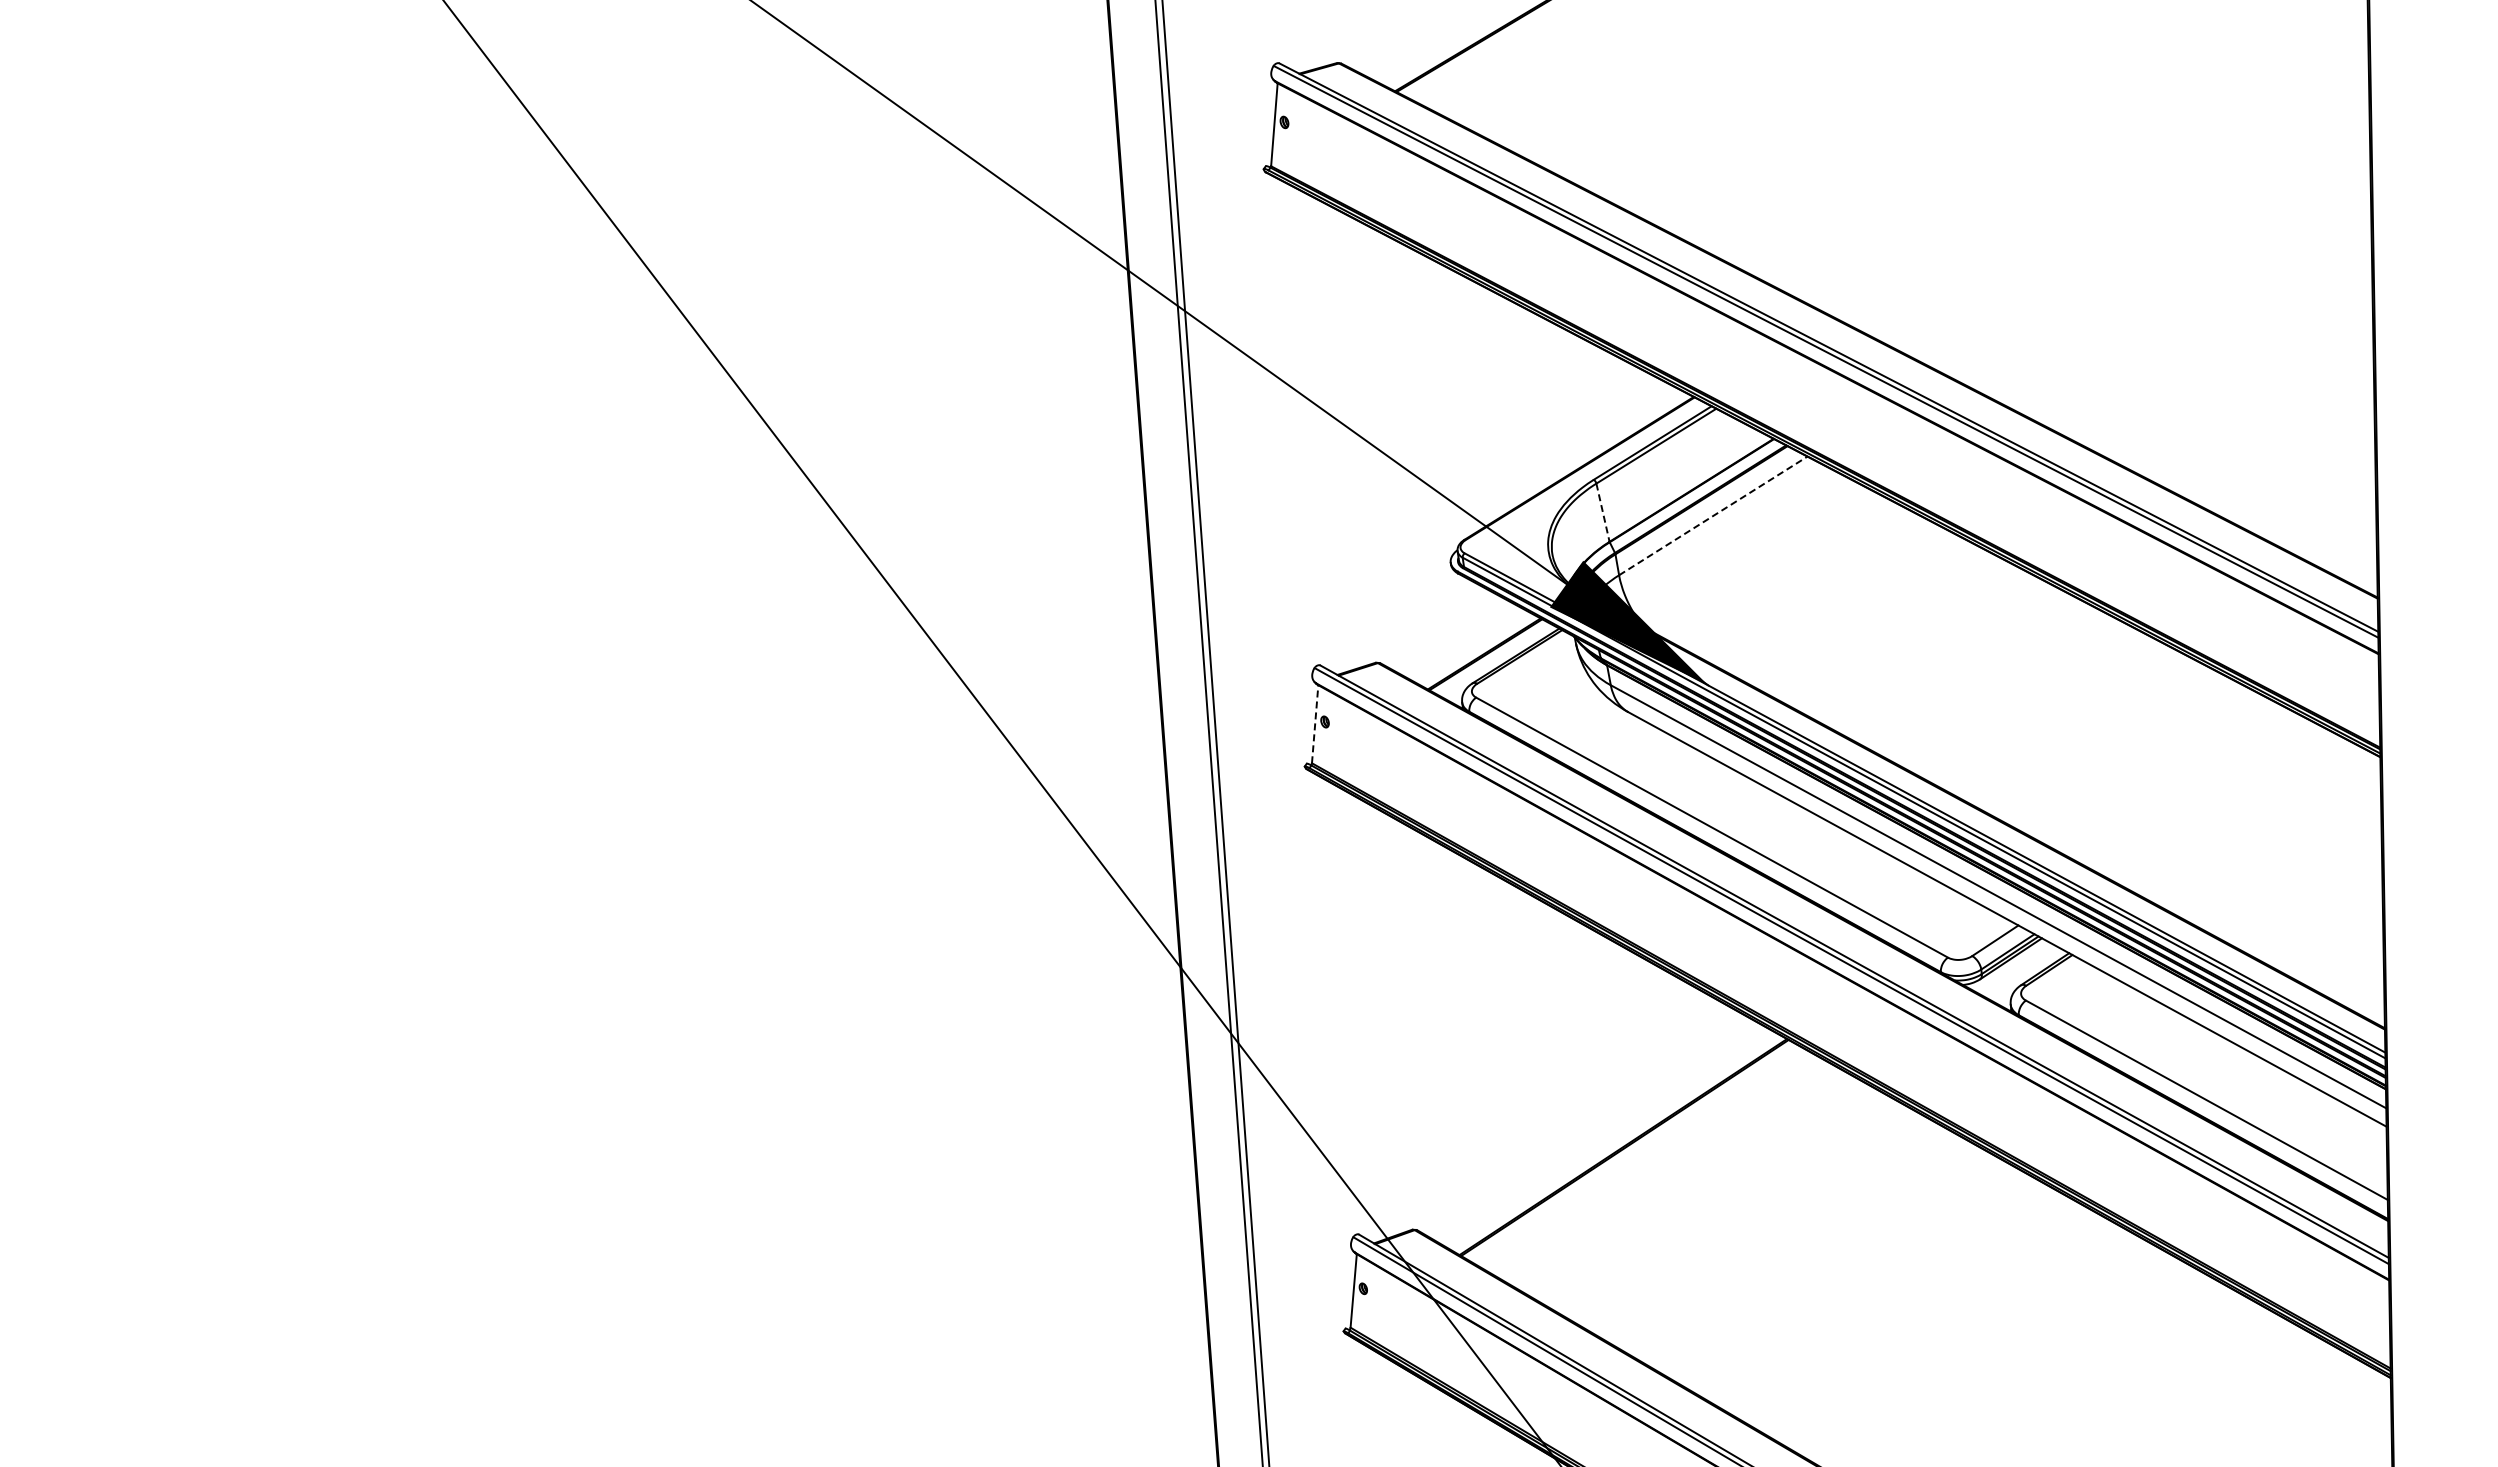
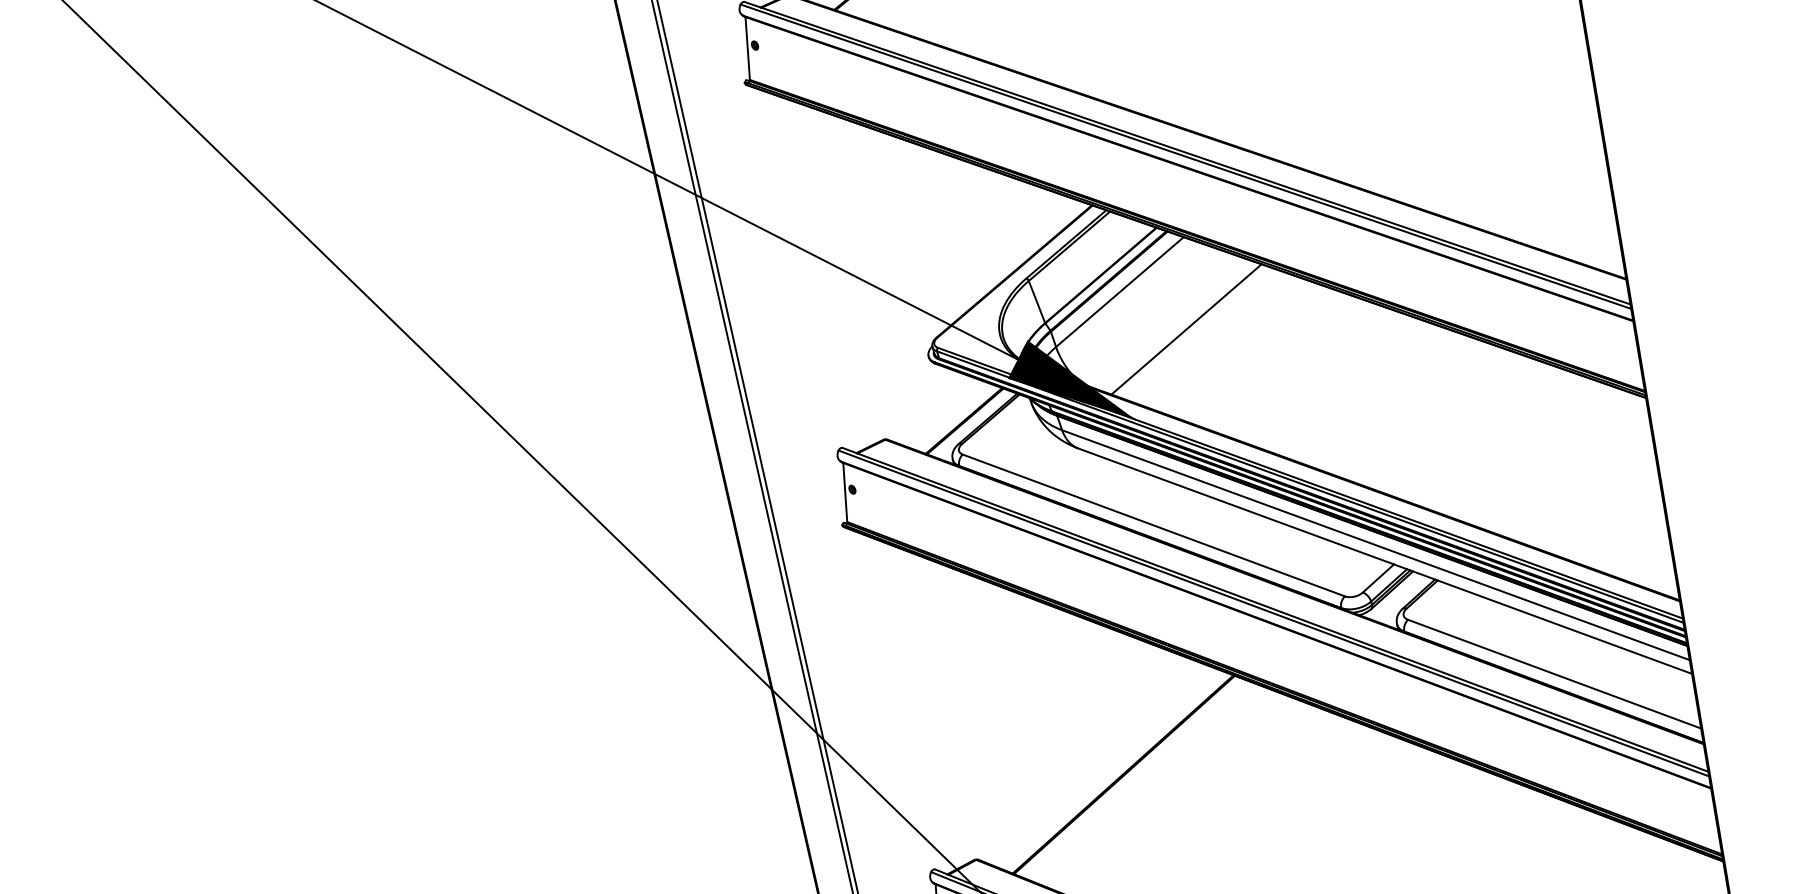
line: (1602, 512) -> (1036, 301), dashed -> solid
line: (1713, 515) -> (1119, 291), dashed -> solid
line: (1793, 577) -> (1186, 329), added
line: (1315, 723) -> (845, 491), dashed -> solid

